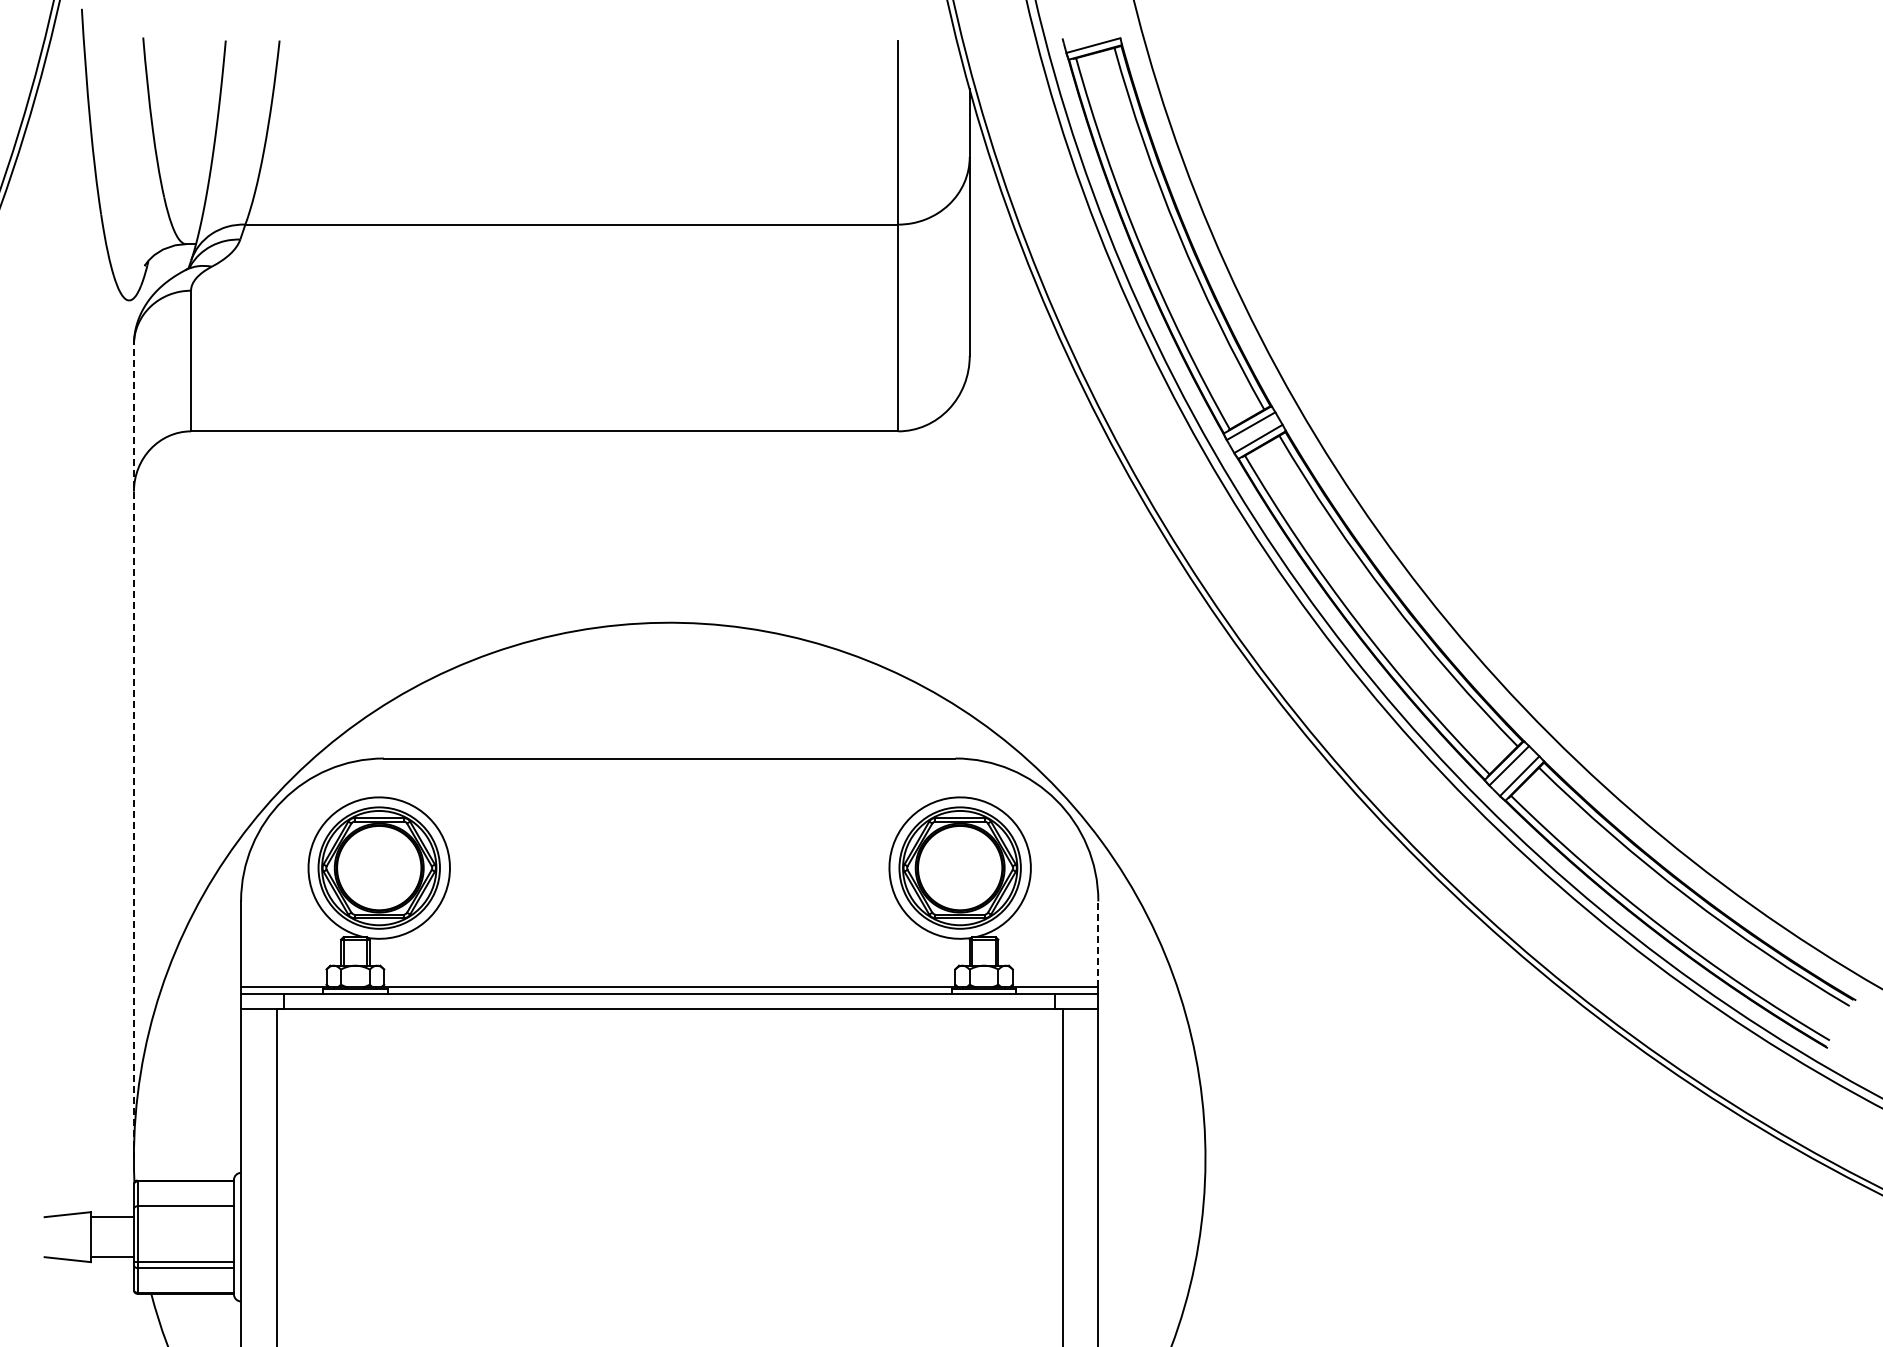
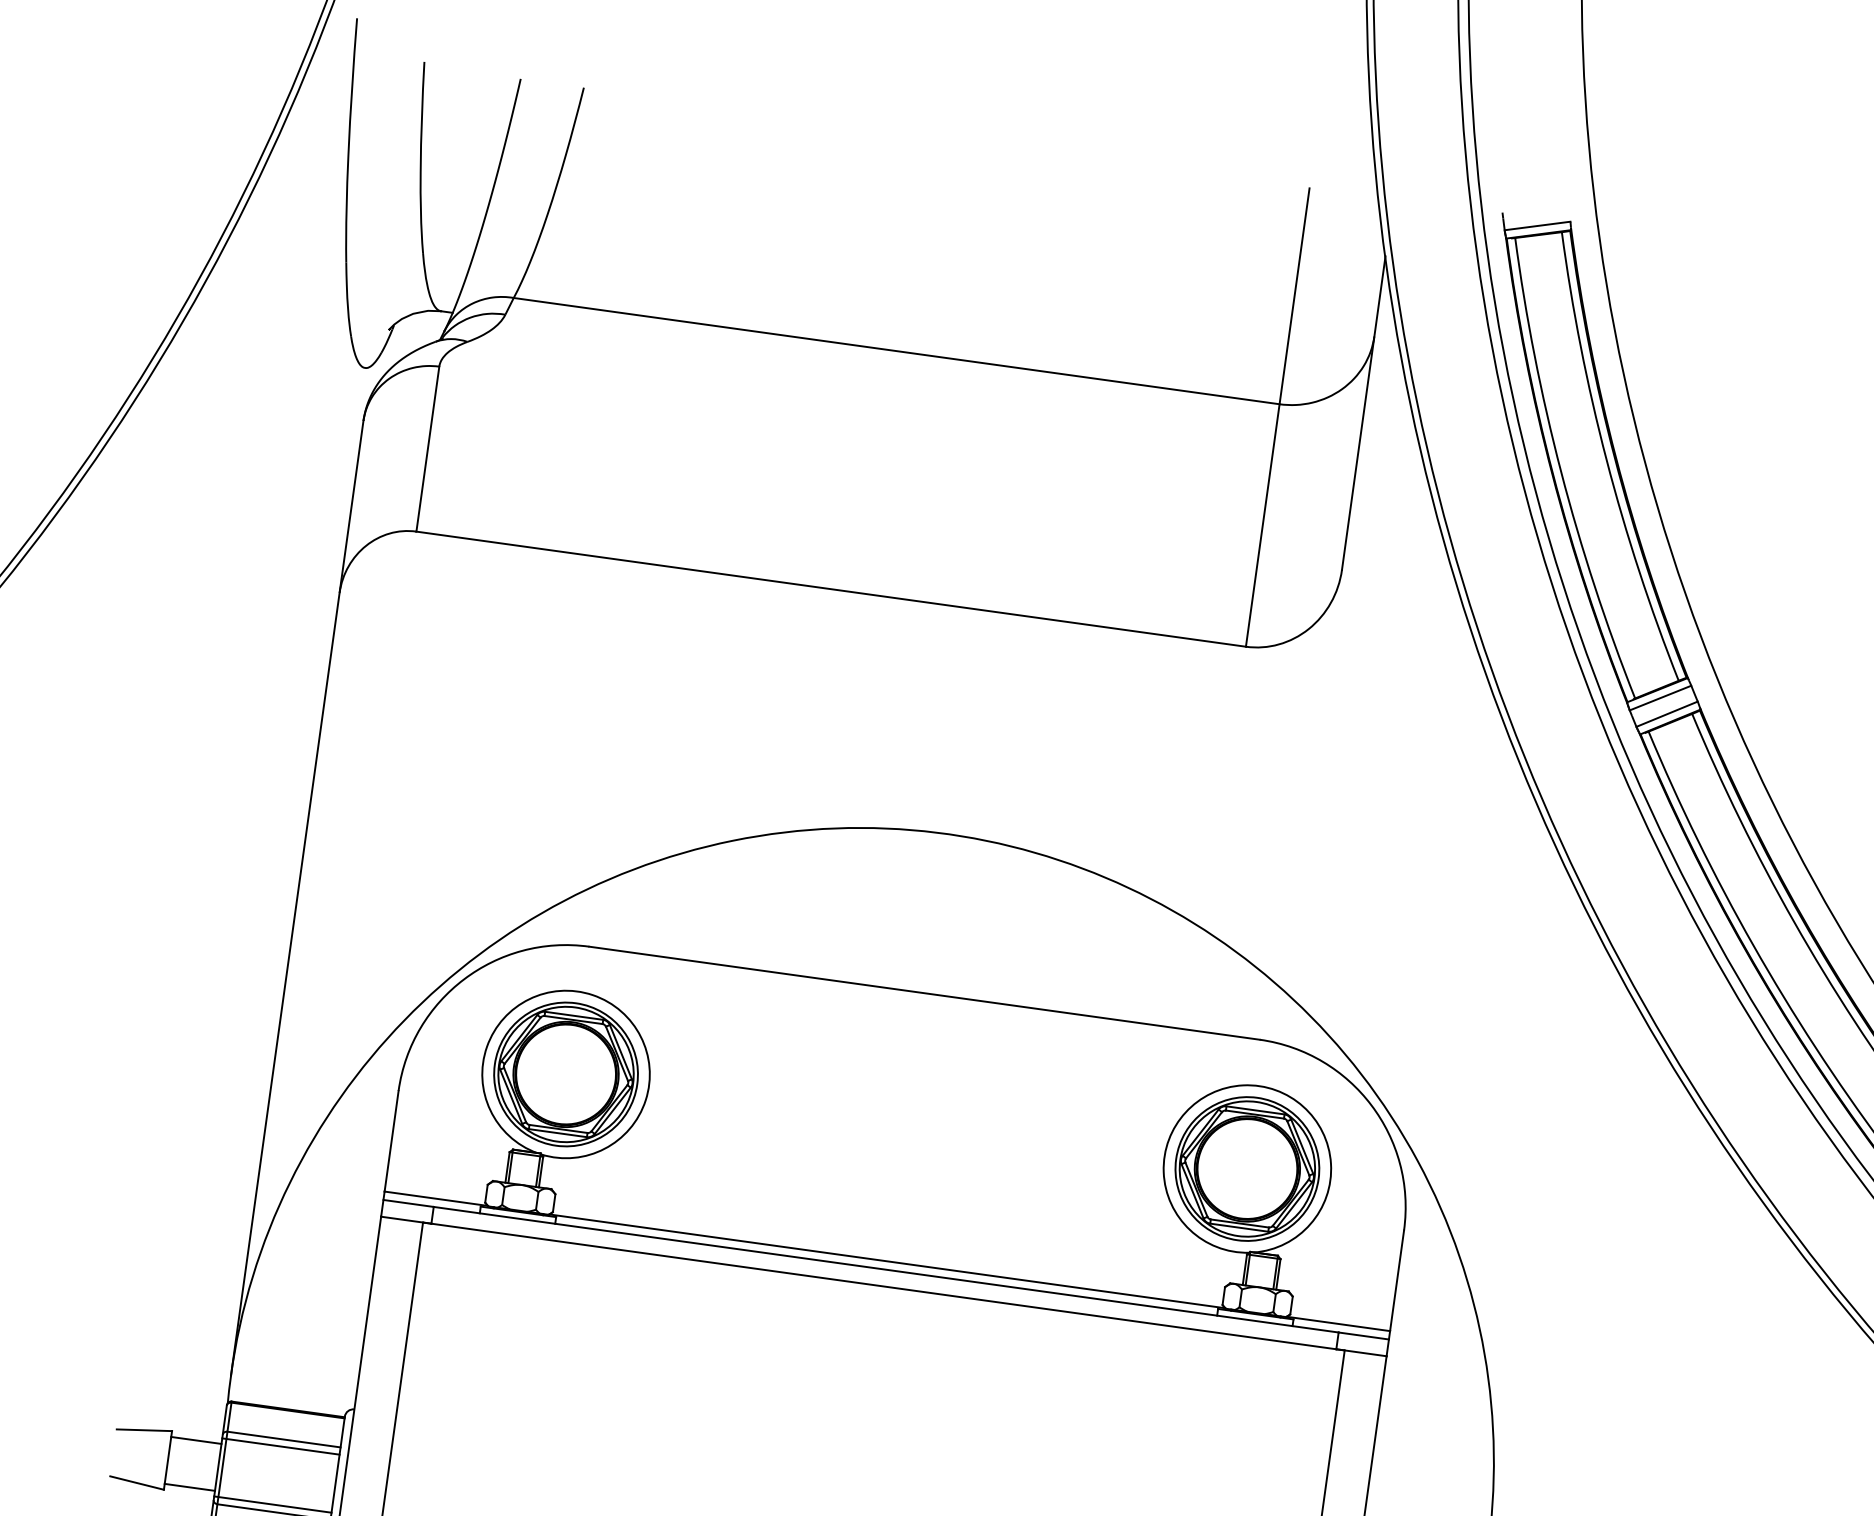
line: (133, 751) -> (296, 897), dashed -> solid
line: (1098, 944) -> (1397, 1281), dashed -> solid
line: (183, 1212) -> (280, 1446), added

